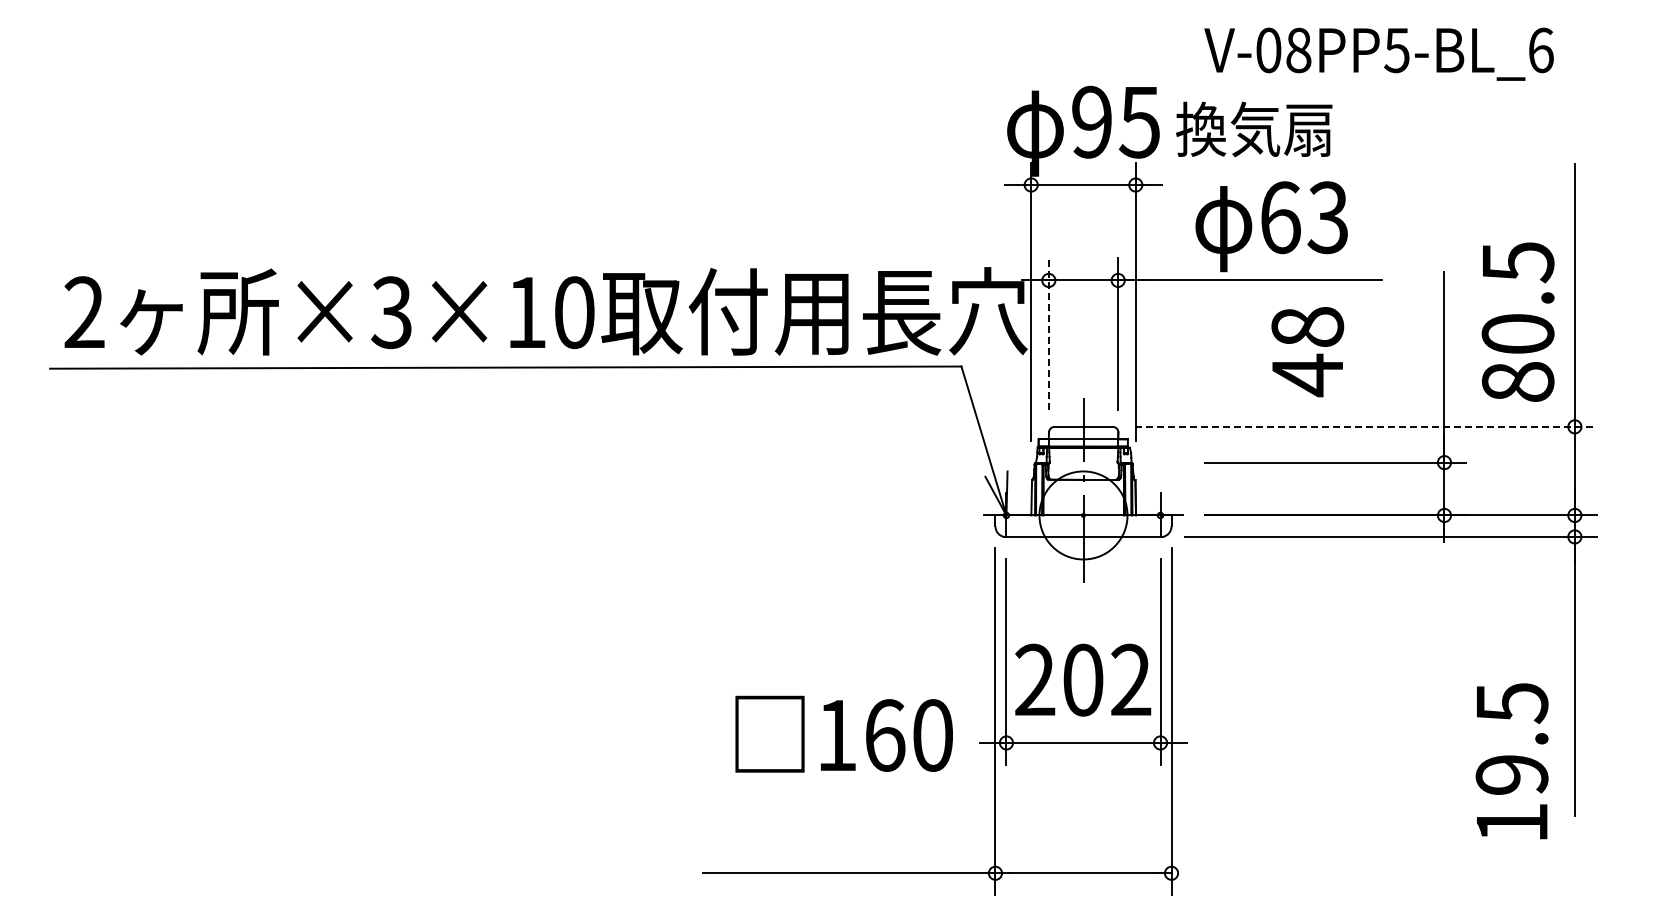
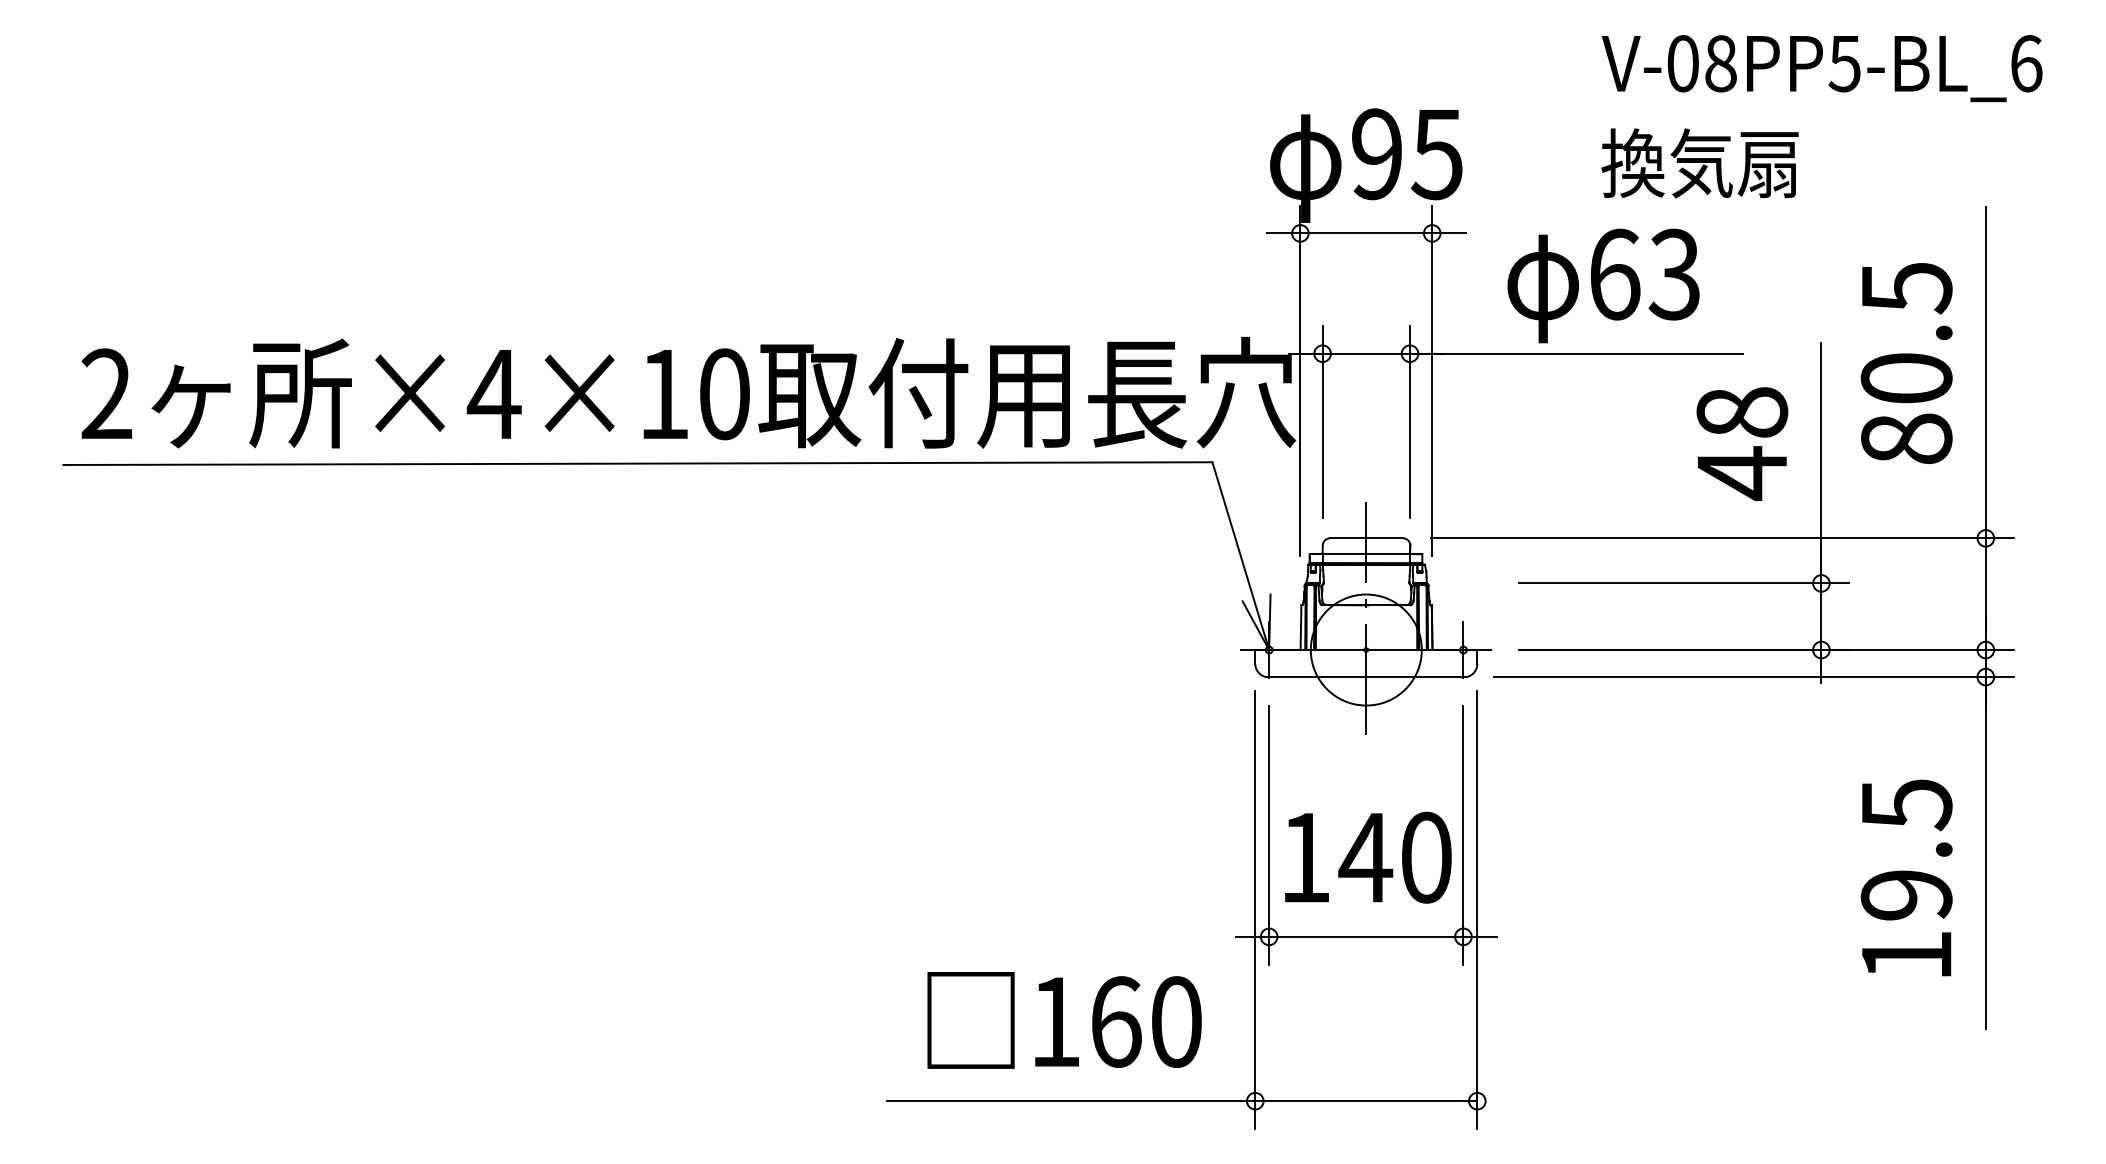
text: (1378, 53) -> (1821, 67), moved
text: (1254, 129) -> (1700, 163), moved
text: (391, 312) -> (493, 394), ×3×10 -> ×4×10
text: (1517, 321) -> (1905, 362), moved
line: (1048, 334) -> (1322, 421), dashed -> solid
text: (1307, 352) -> (1742, 444), moved
line: (1366, 426) -> (1723, 537), dashed -> solid
text: (1083, 679) -> (1366, 856), 202 -> 140
text: (843, 733) -> (1063, 1019), moved
text: (1511, 761) -> (1905, 878), moved

